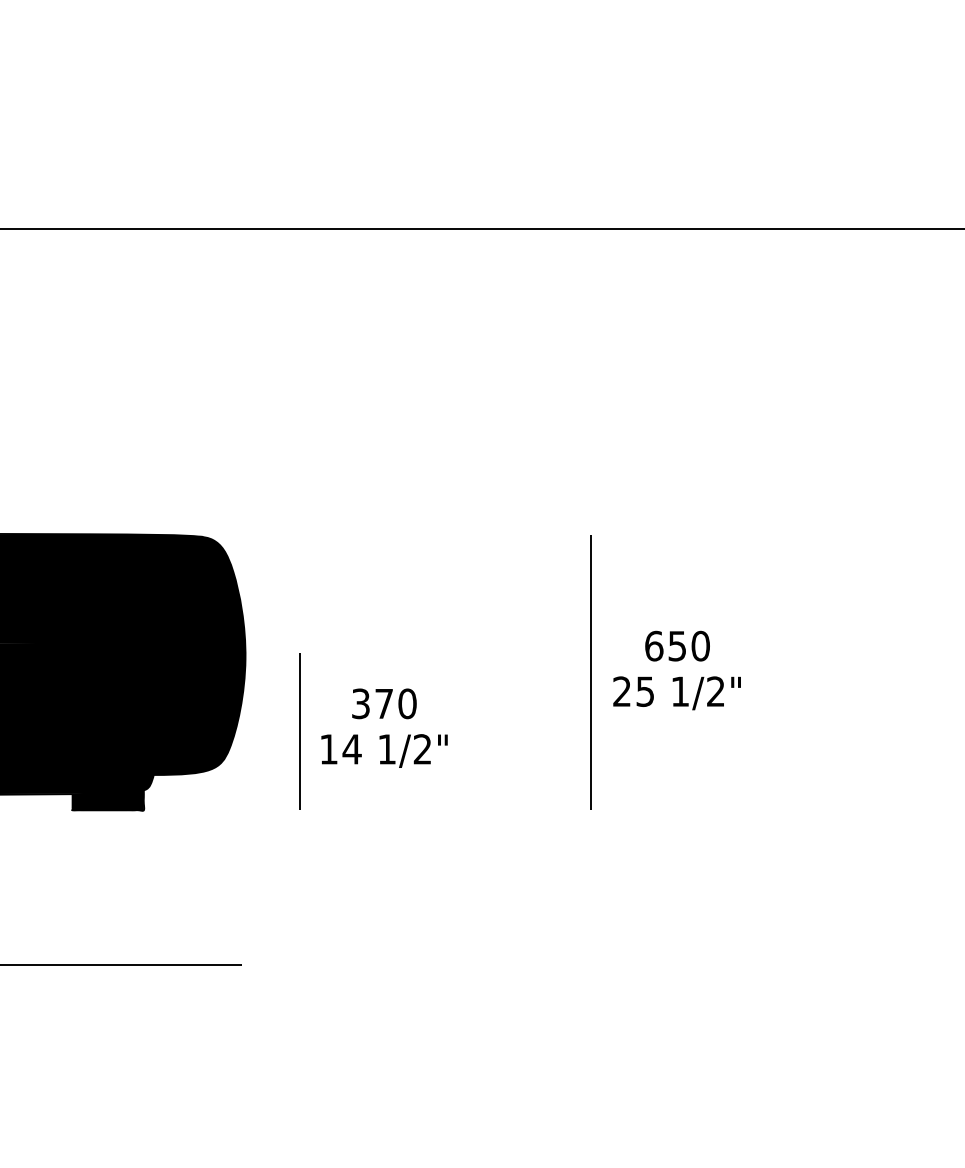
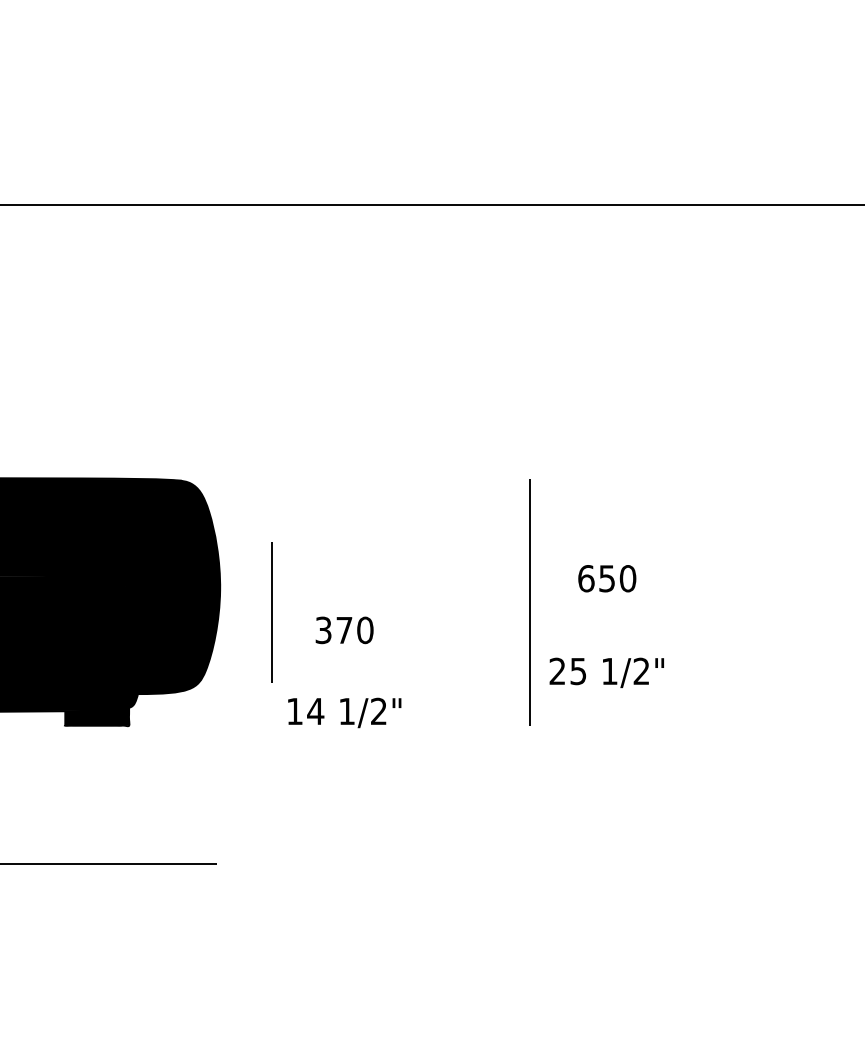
text: (676, 693) -> (606, 673), moved
line: (299, 731) -> (272, 612), moved
text: (384, 750) -> (344, 712), moved

